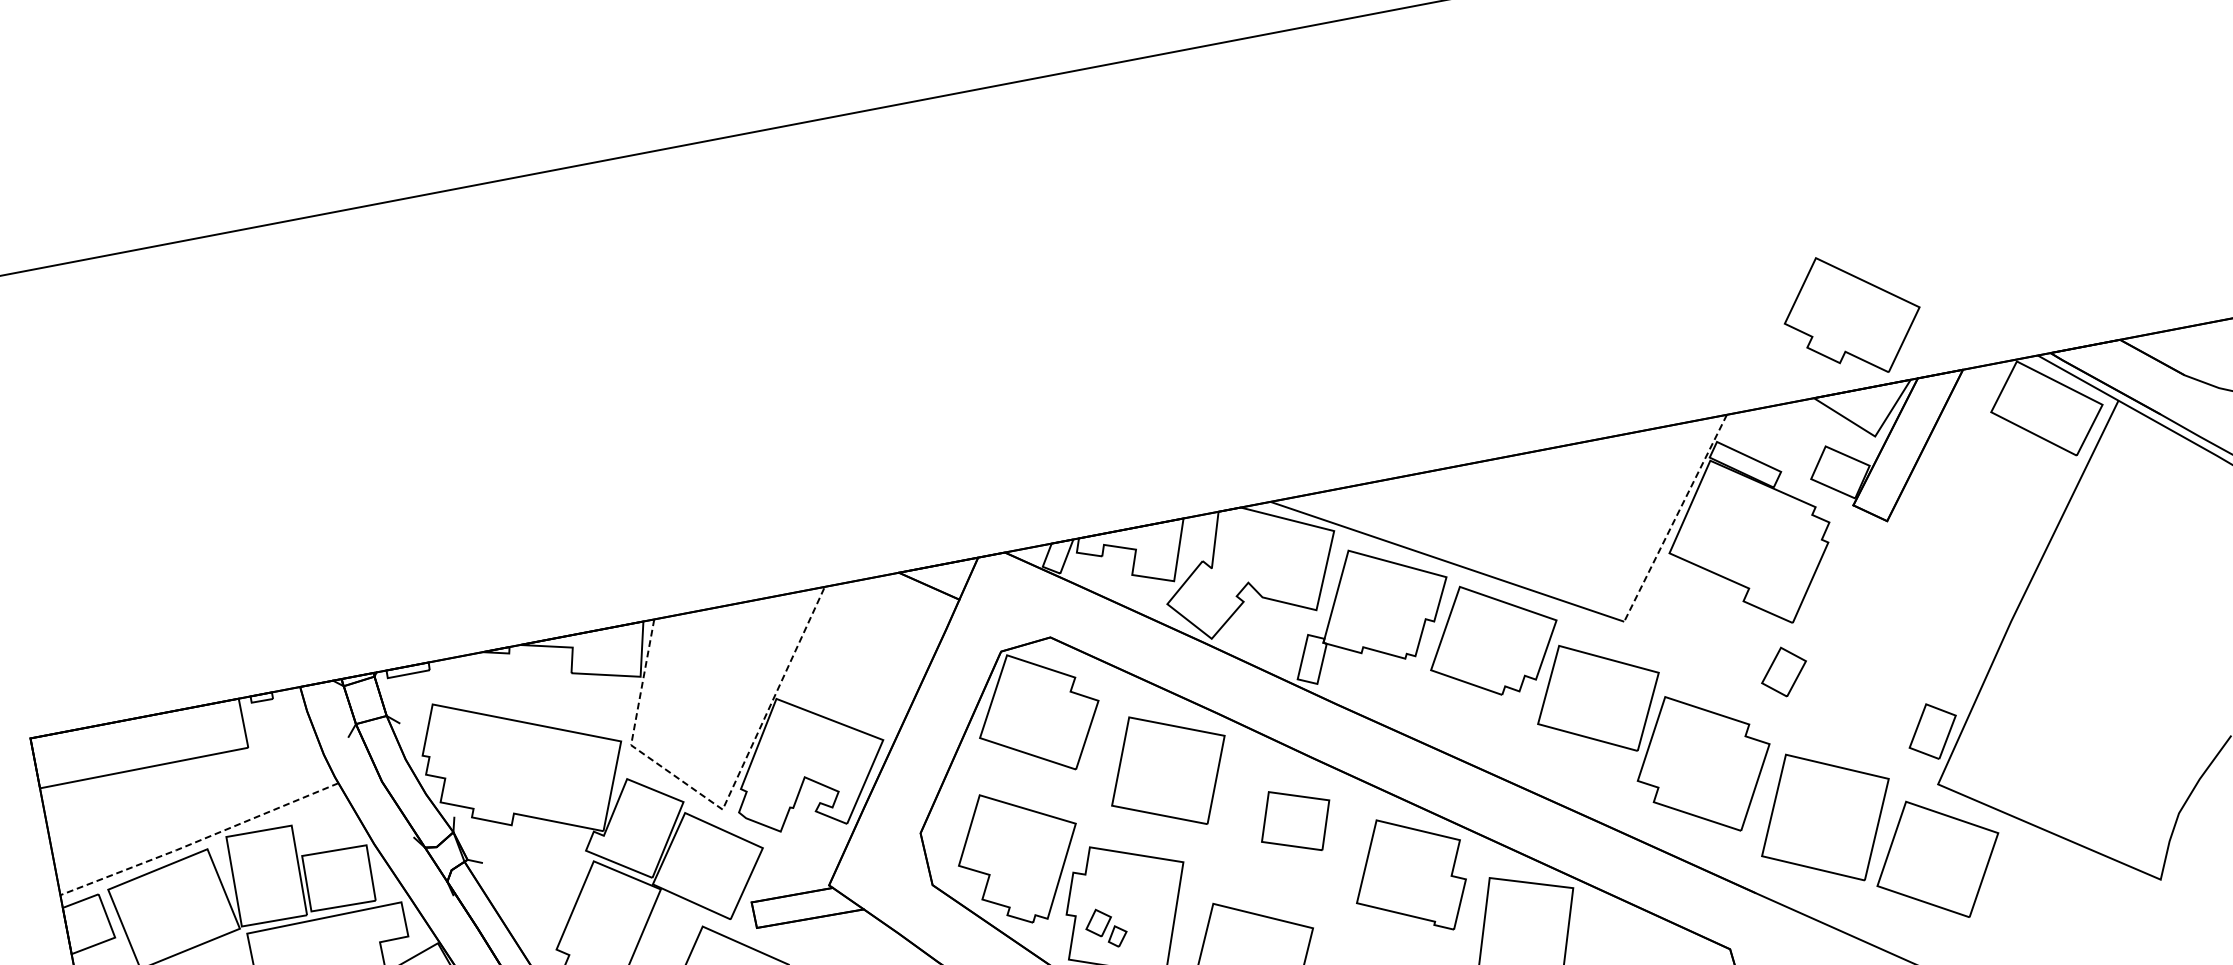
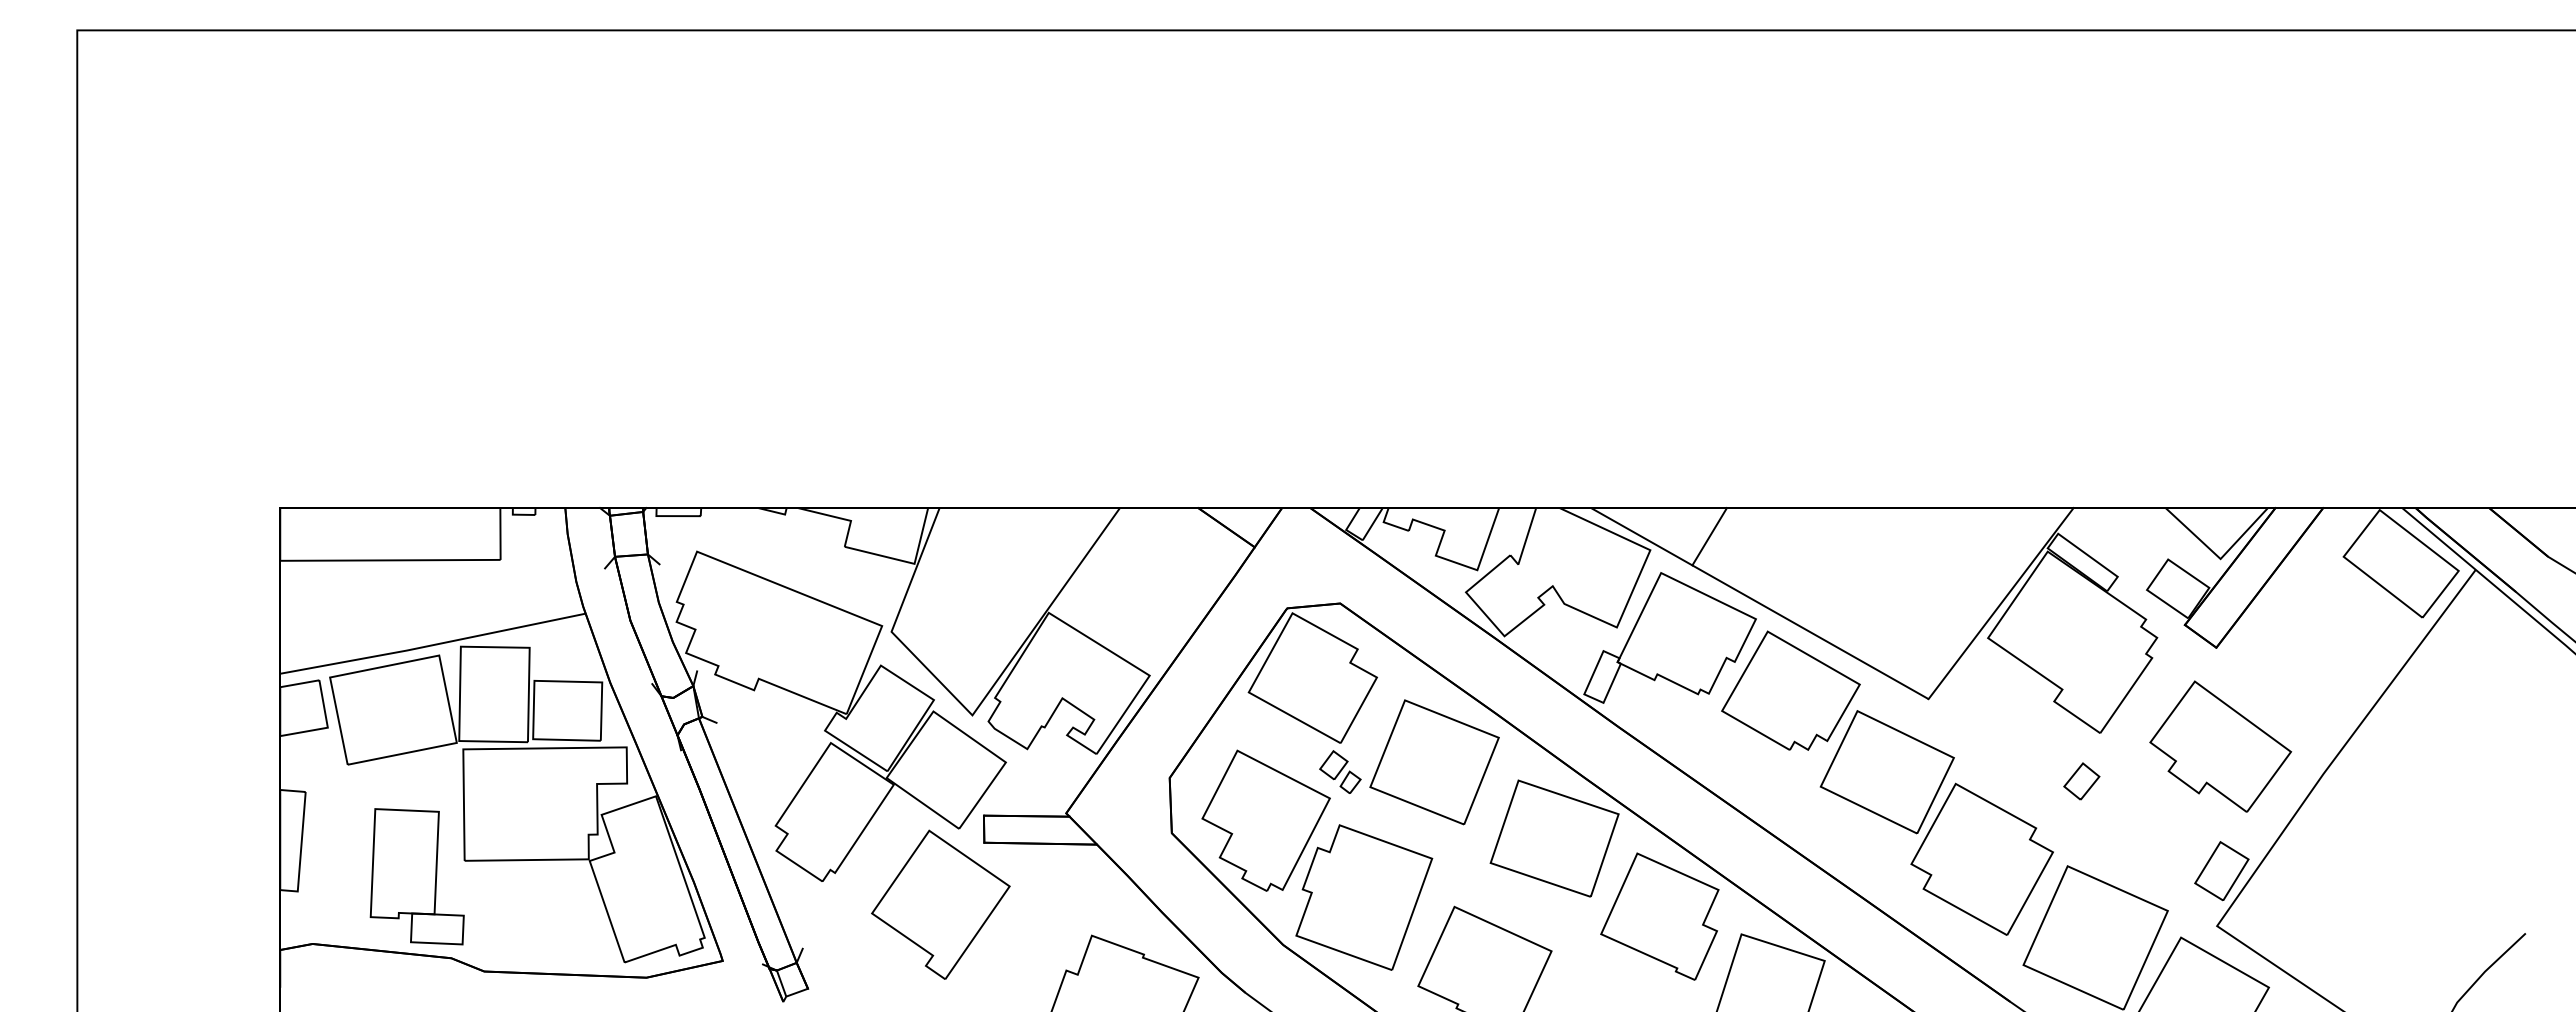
part: (1851, 314) -> (2220, 746), moved
line: (1387, 507) -> (1709, 536), added
line: (1675, 518) -> (2001, 603), dashed -> solid
part: (1783, 672) -> (2081, 781), size x0.71
line: (723, 807) -> (973, 713), dashed -> solid
part: (1295, 821) -> (1554, 838), size x1.67
line: (199, 840) -> (432, 645), dashed -> solid
part: (1106, 927) -> (1340, 771), moved

